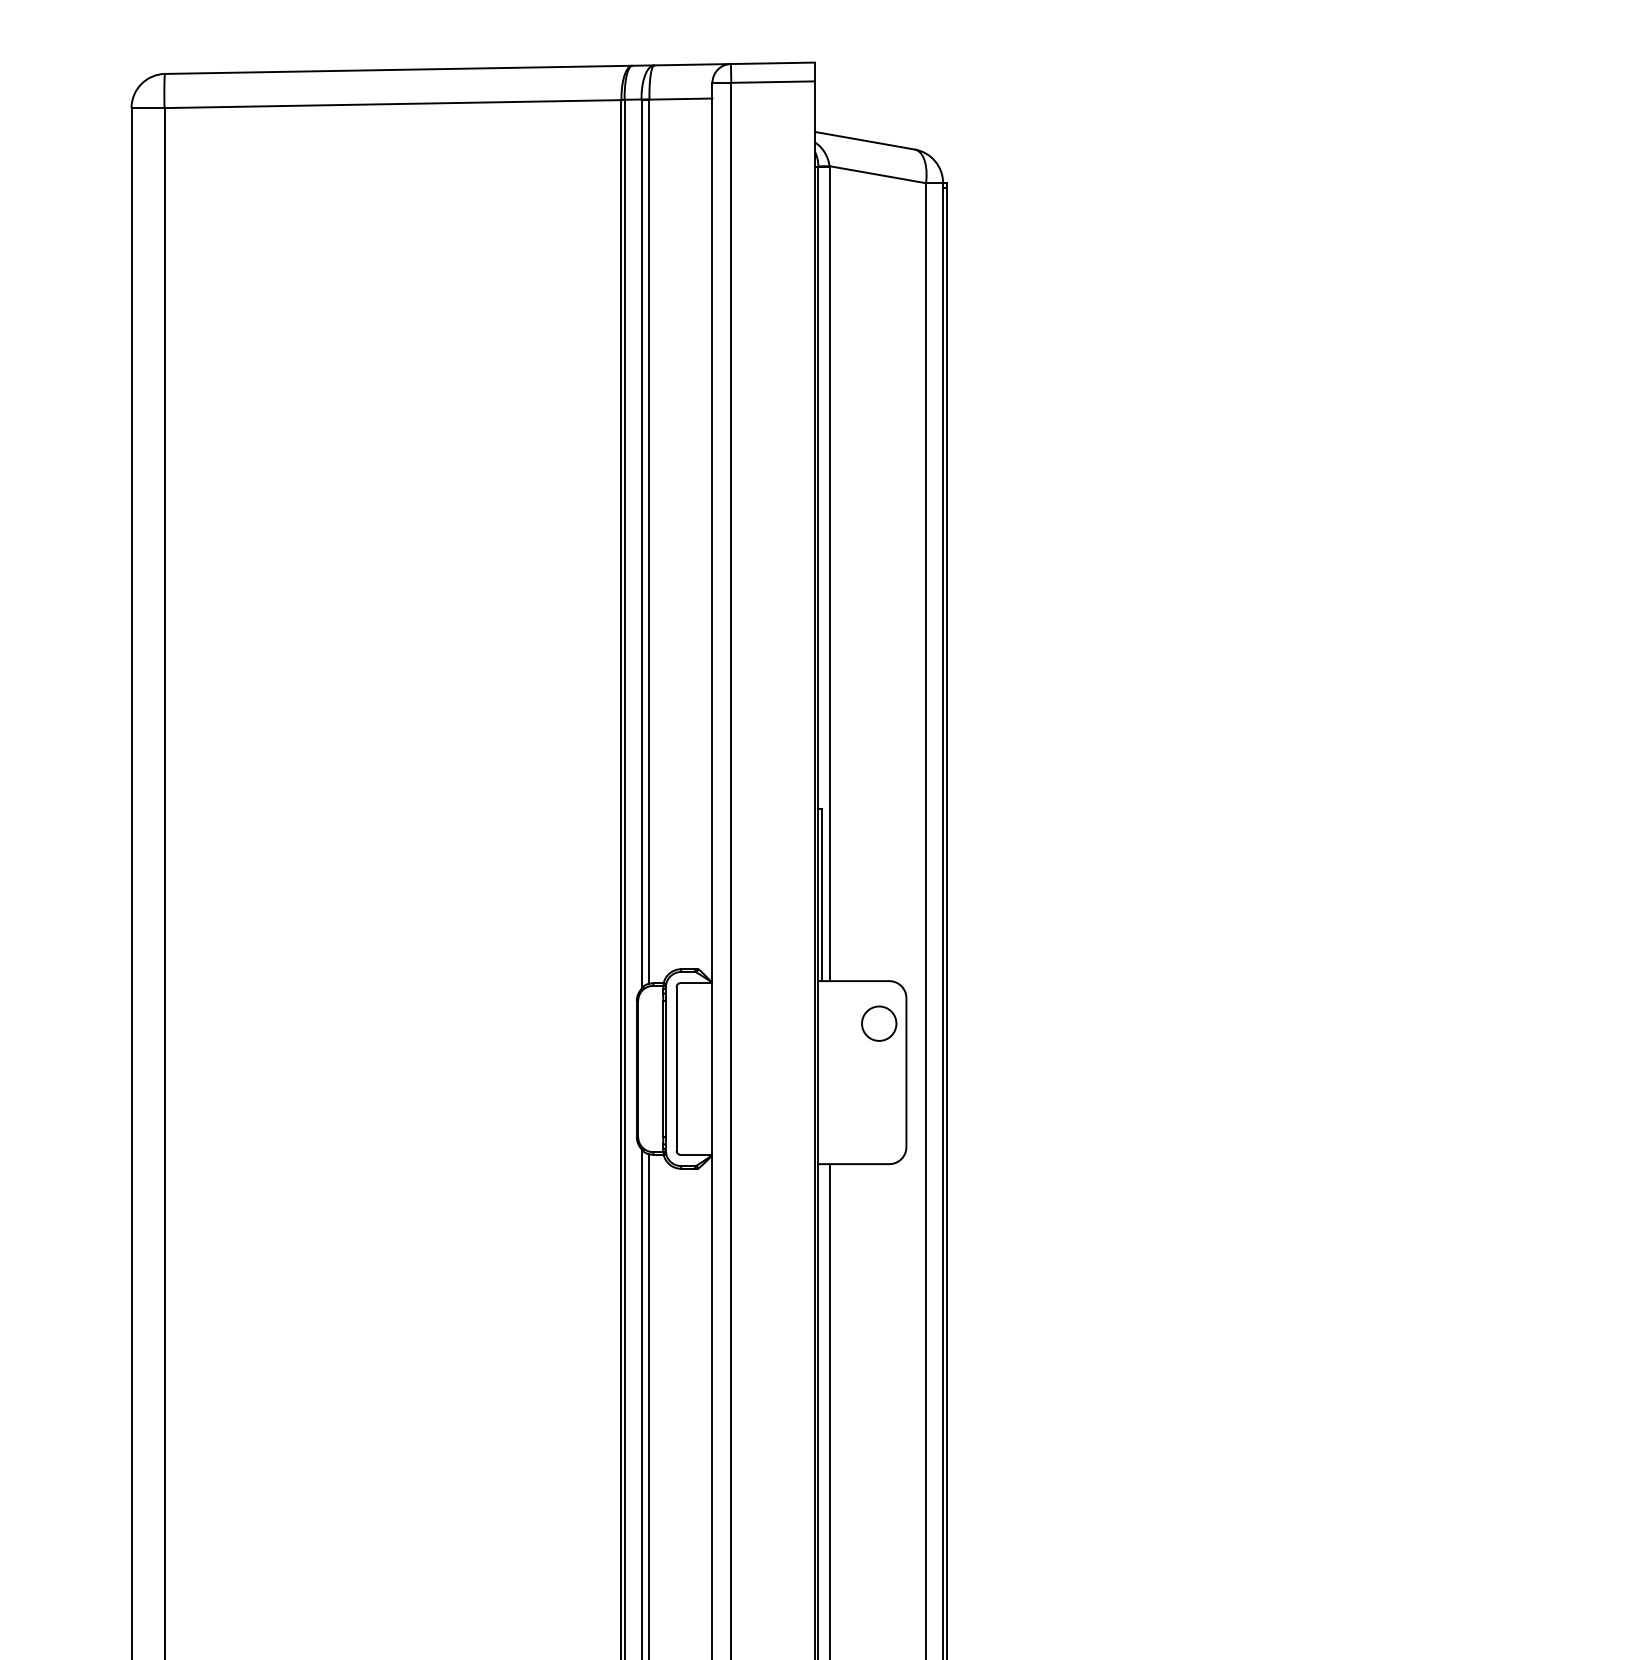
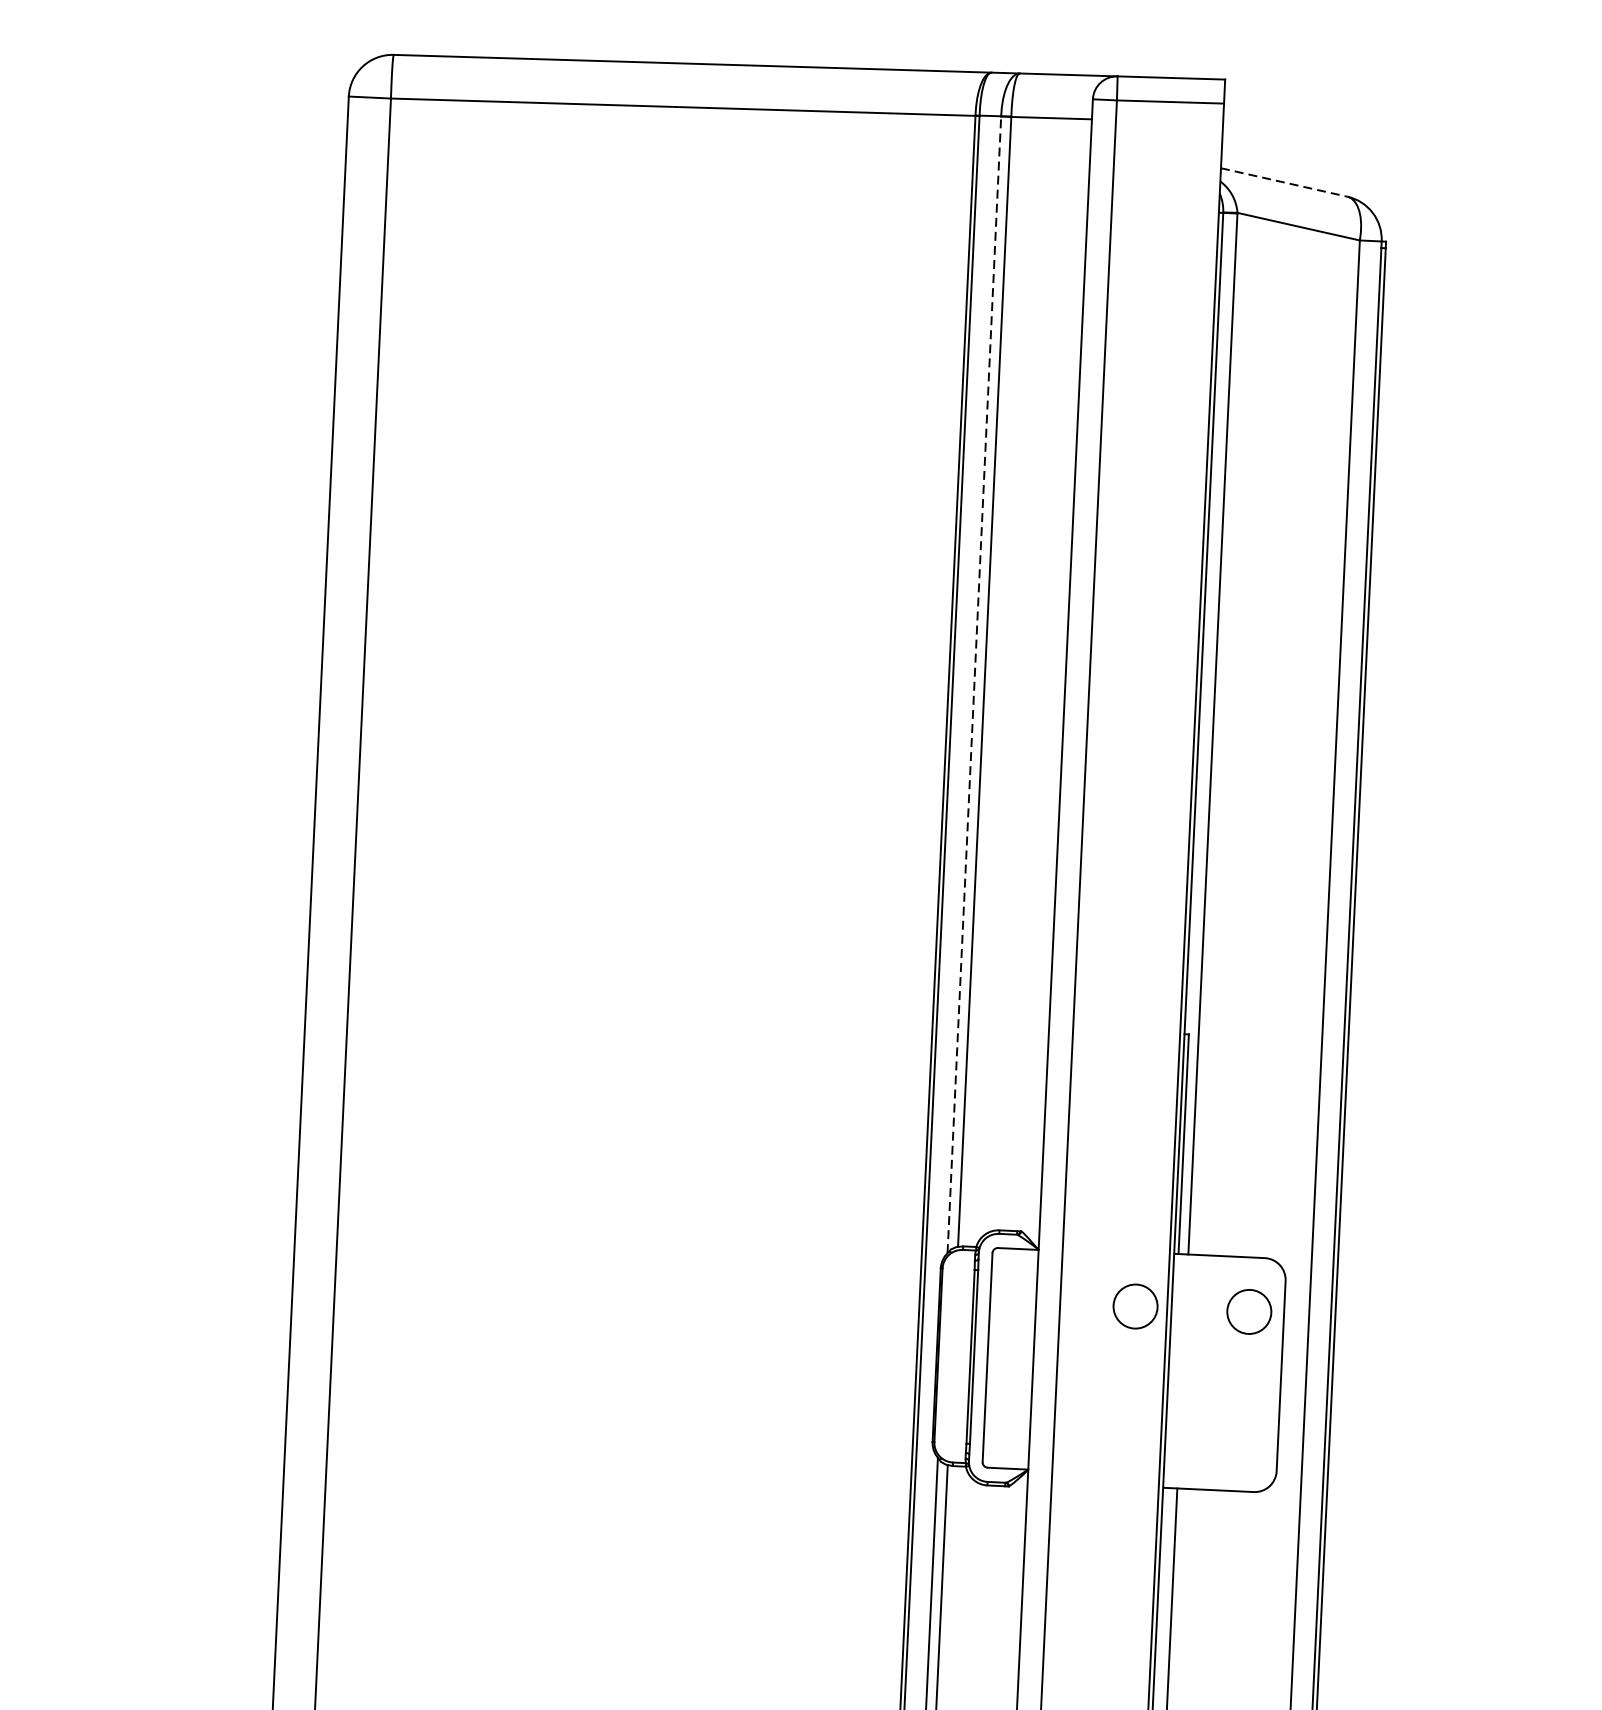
line: (864, 140) -> (1283, 182), solid -> dashed
line: (641, 544) -> (974, 685), solid -> dashed
circle: (790, 1023) -> (1135, 1306), added

